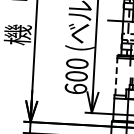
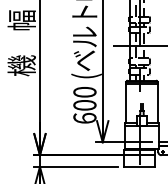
line: (116, 75) -> (126, 102), dashed -> solid

